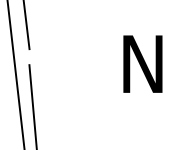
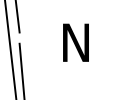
text: (142, 63) -> (75, 42), moved

